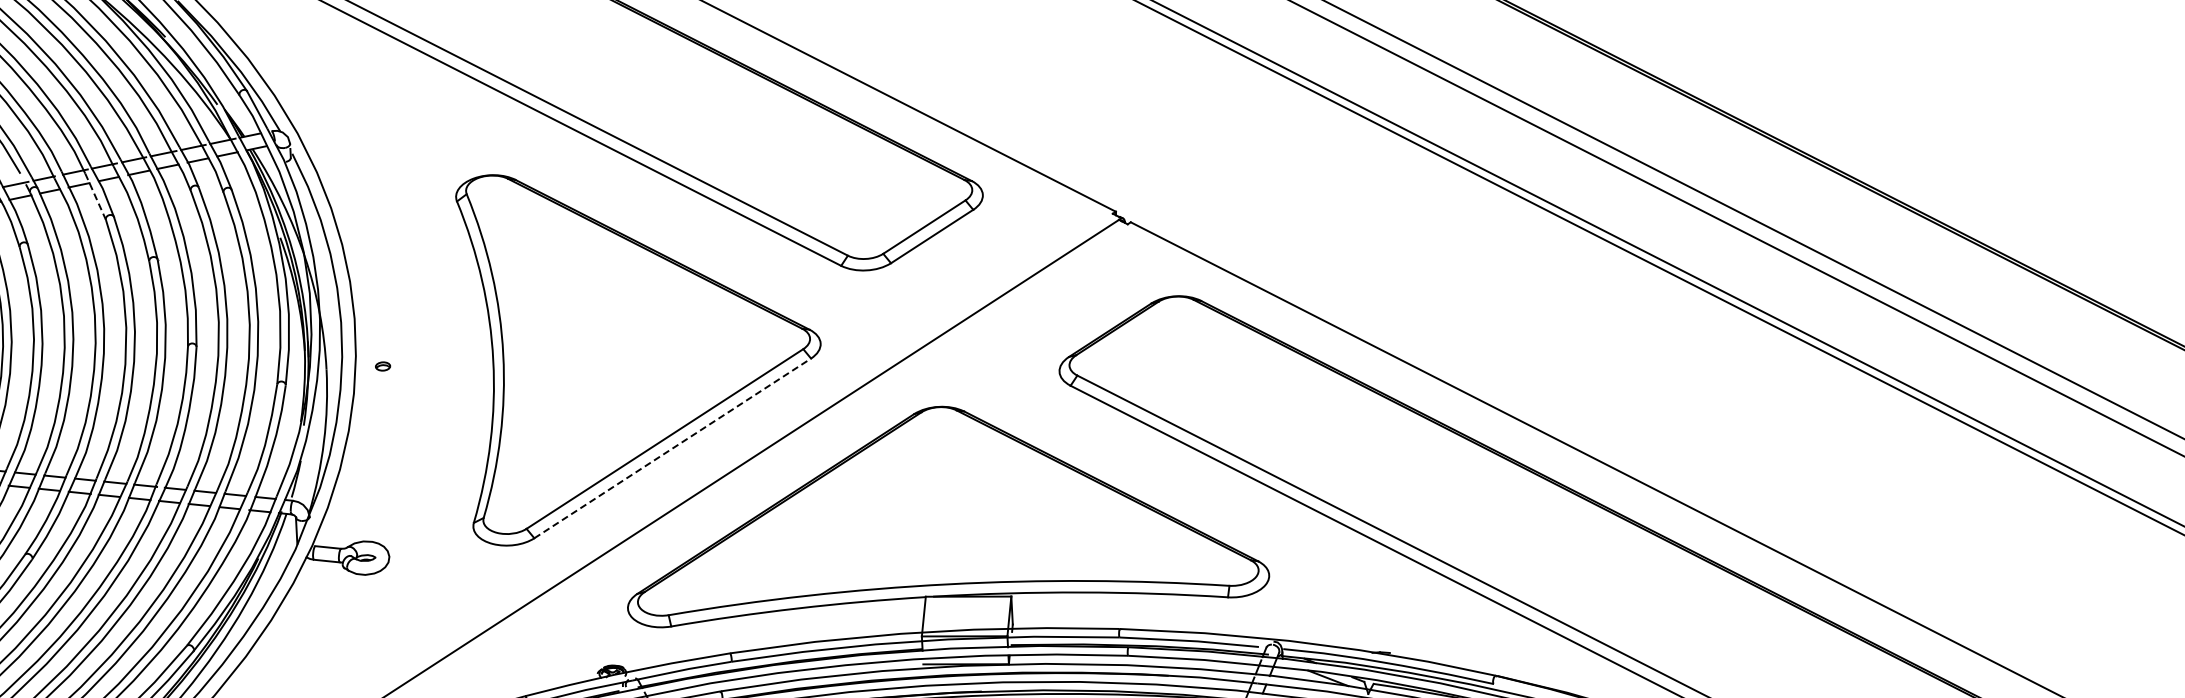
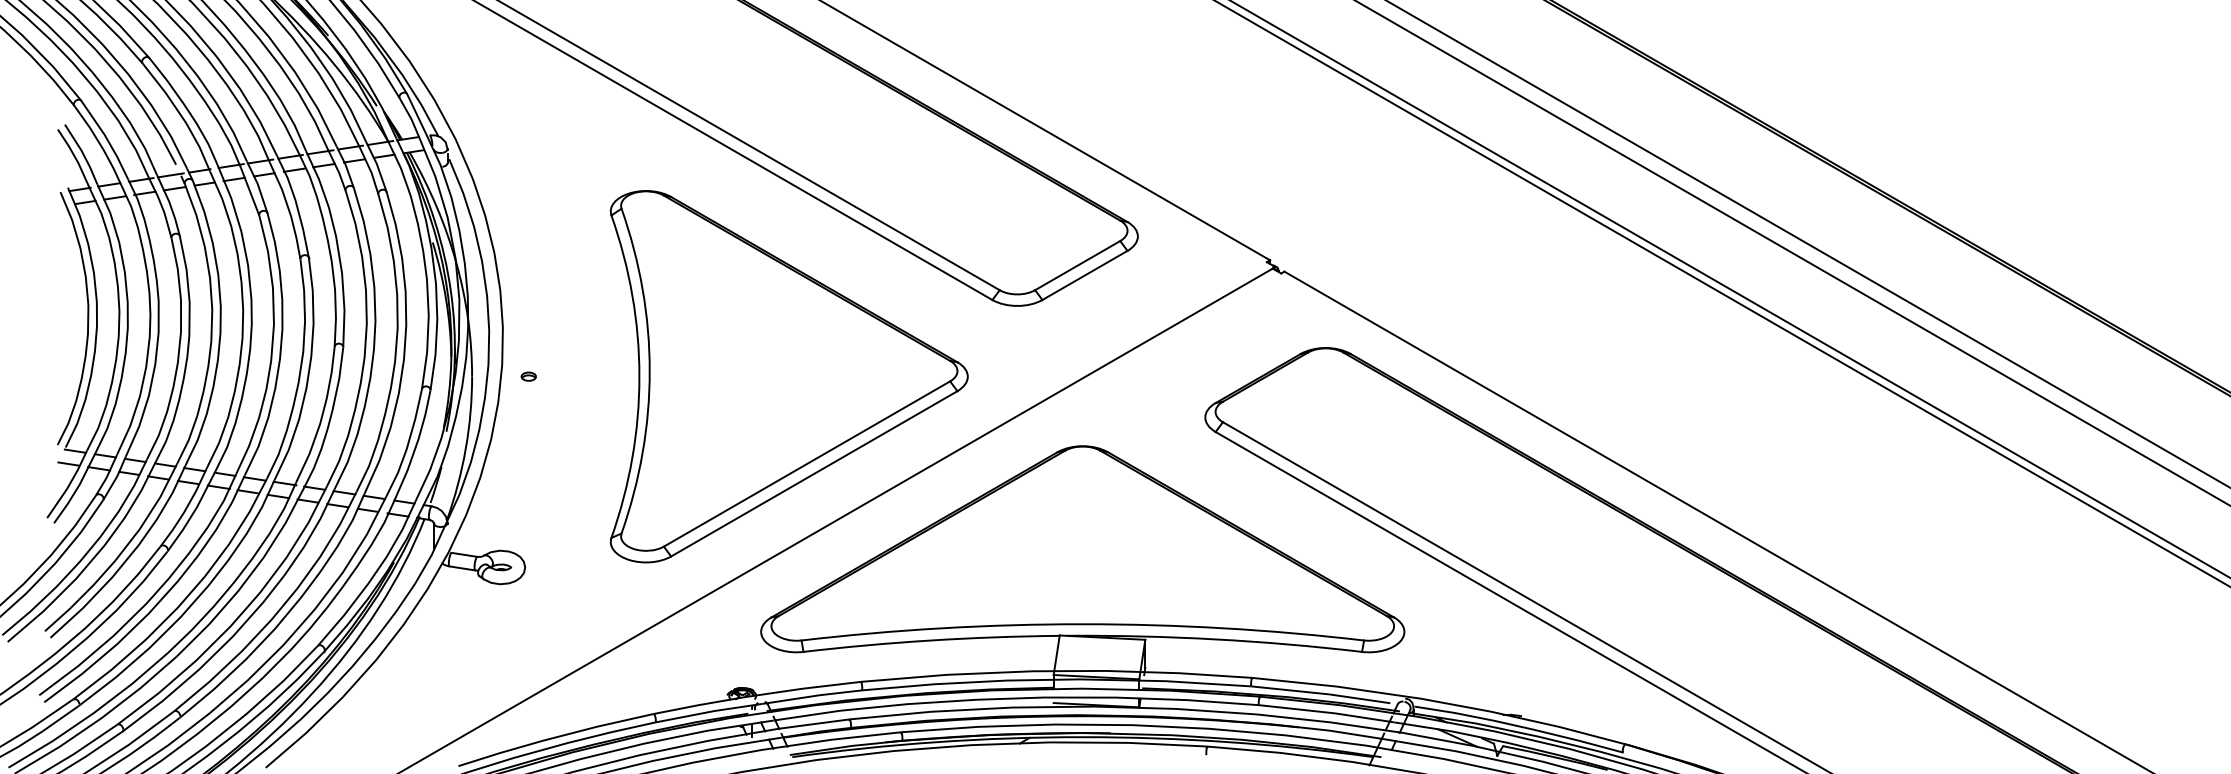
line: (96, 197) -> (250, 192), dashed -> solid
line: (672, 448) -> (814, 473), dashed -> solid

